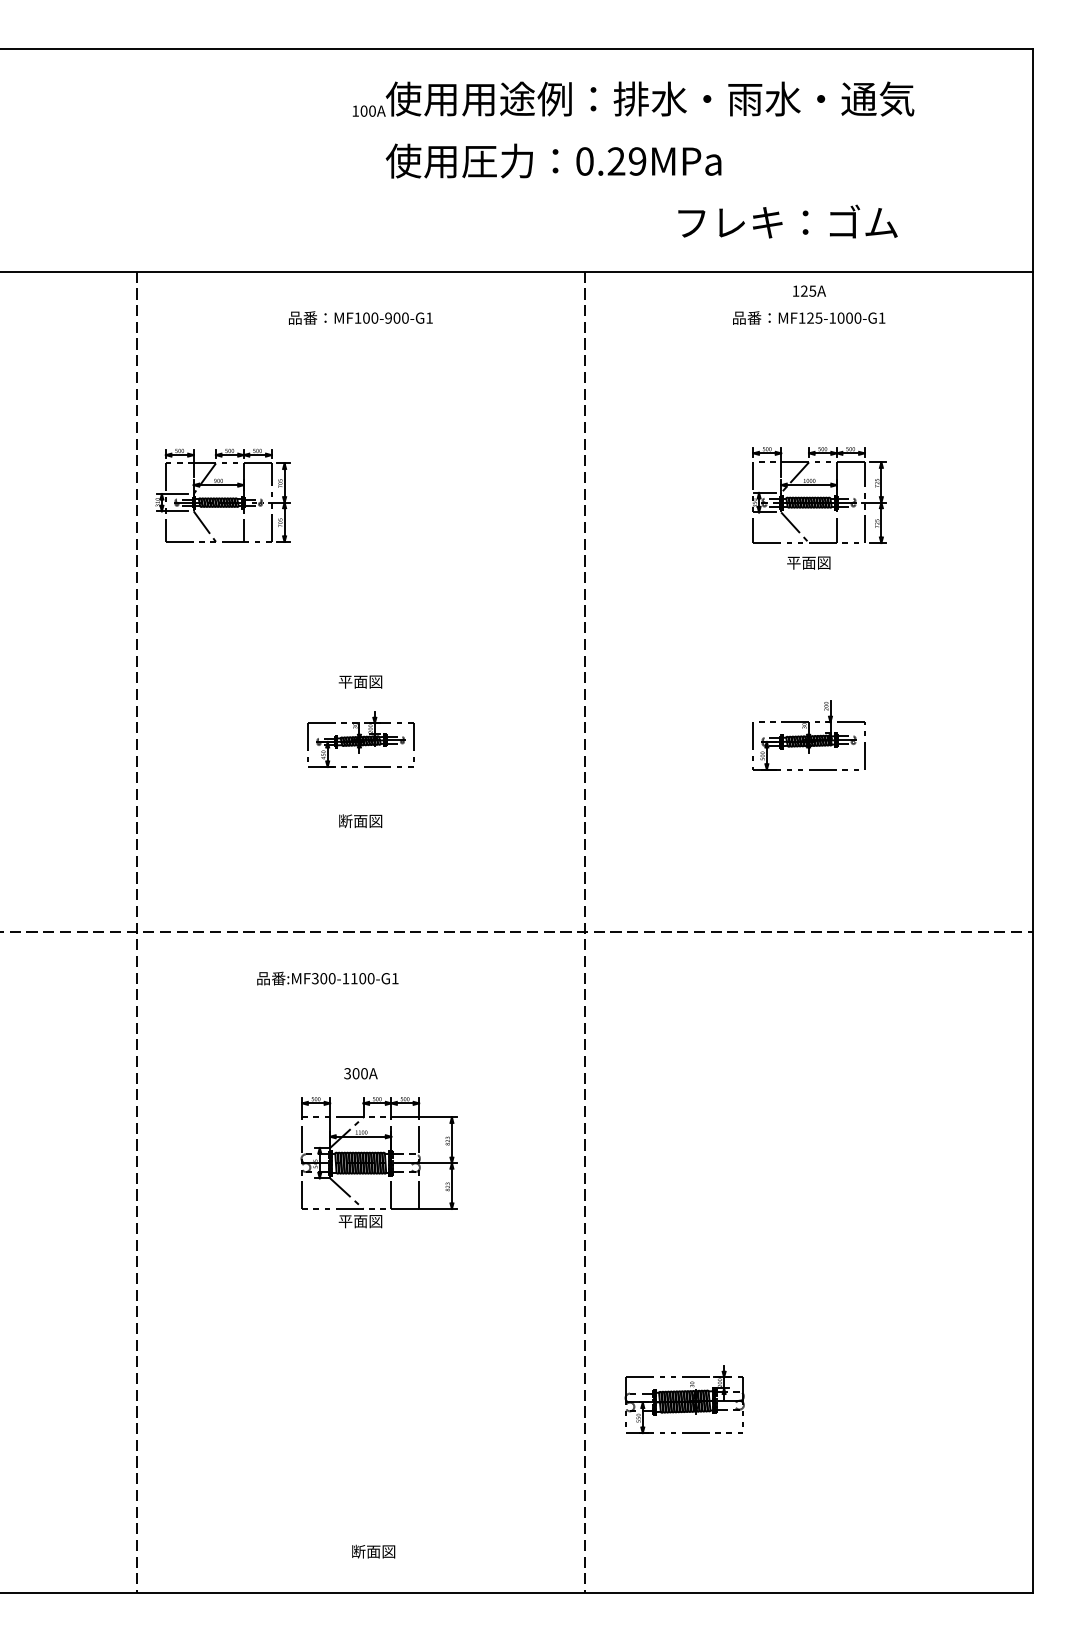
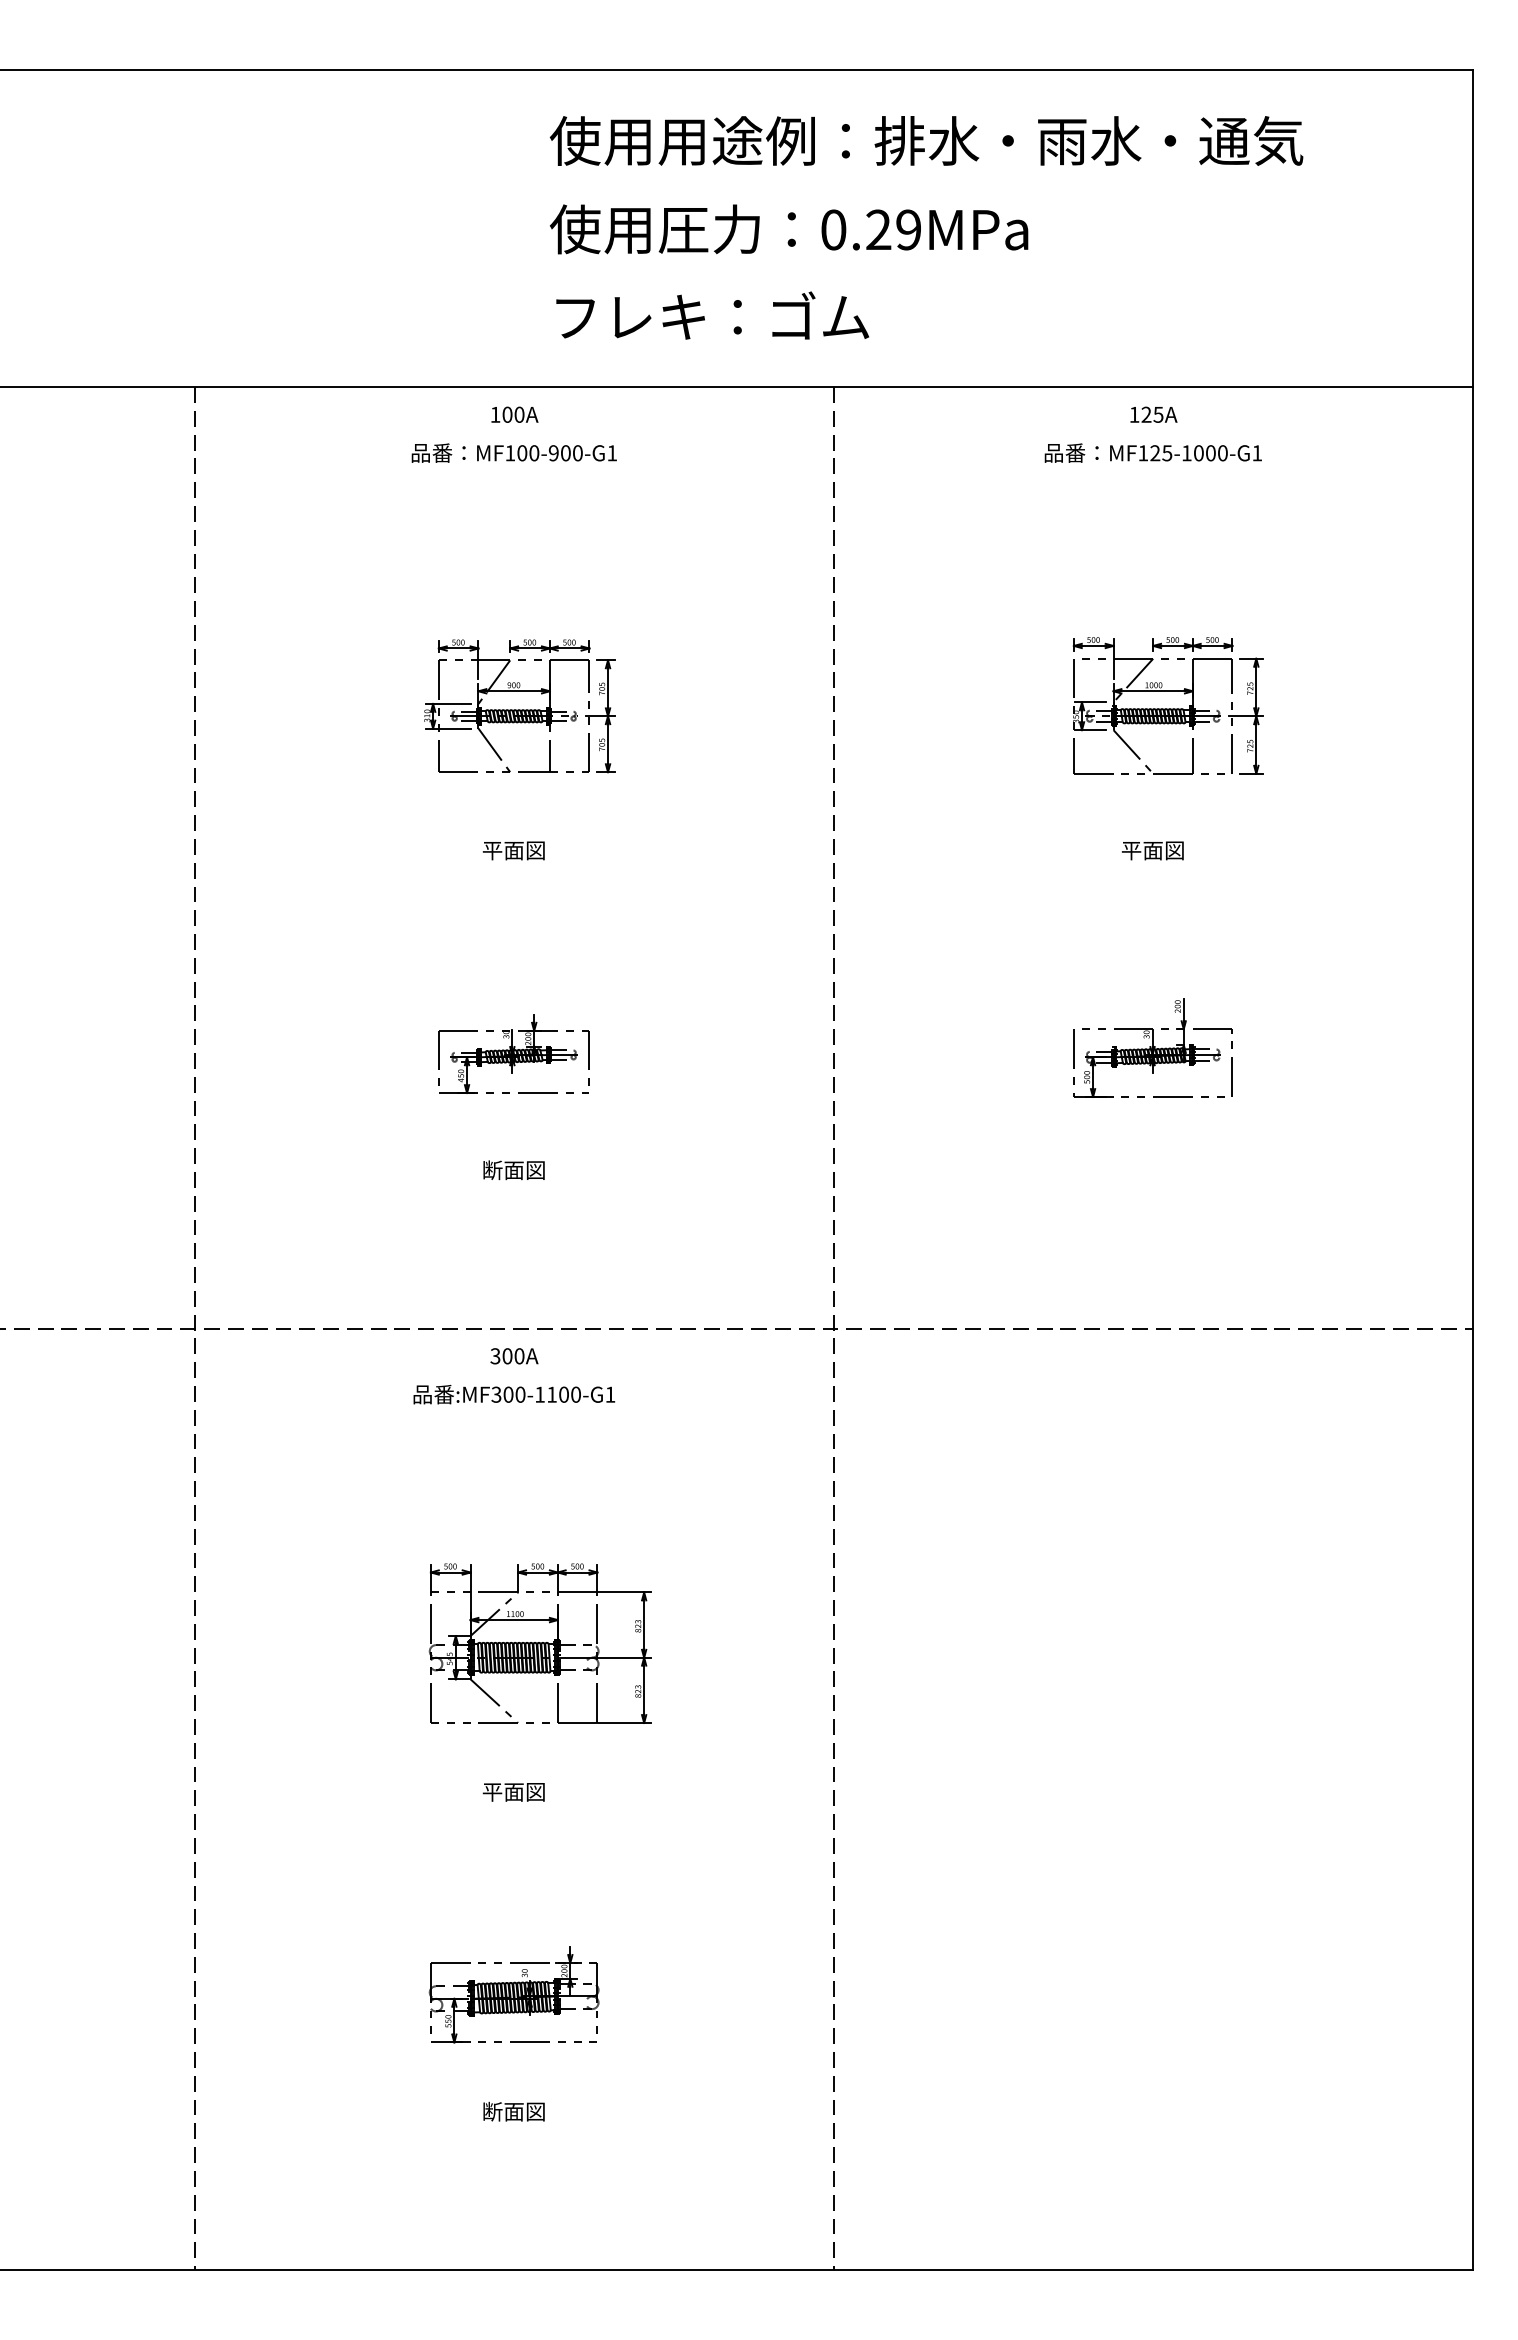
text: (368, 110) -> (513, 413), moved
text: (787, 221) -> (711, 315), moved
part: (222, 495) -> (519, 706), moved
text: (808, 562) -> (1152, 849), moved
text: (360, 681) -> (513, 849), moved
text: (327, 978) -> (513, 1394), moved
text: (360, 1073) -> (513, 1356), moved
text: (360, 1221) -> (513, 1792), moved
part: (684, 1399) -> (513, 1994), moved
text: (373, 1551) -> (513, 2111), moved

